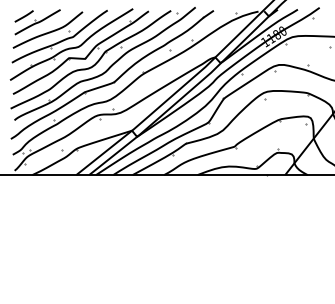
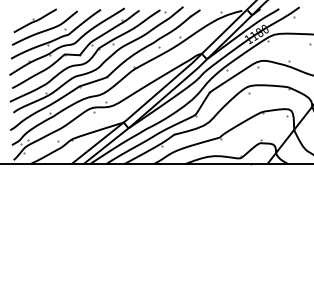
line: (23, 16) -> (21, 15), removed

